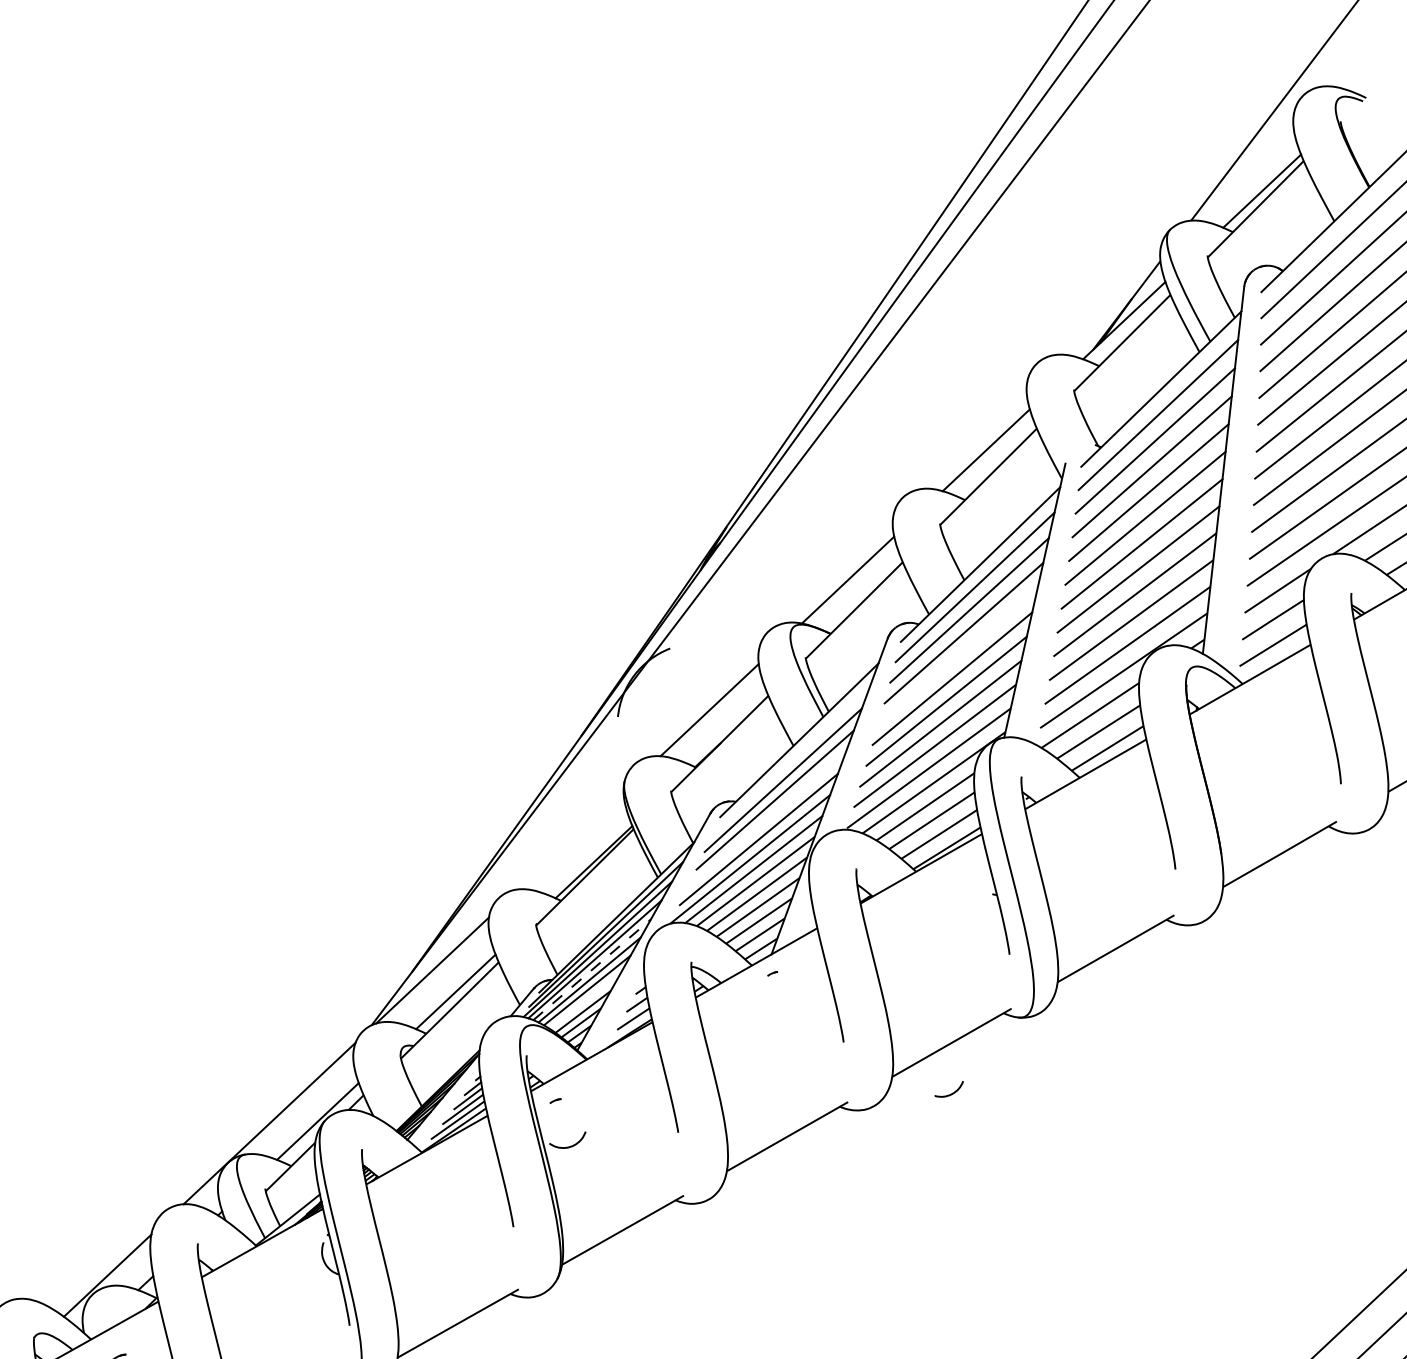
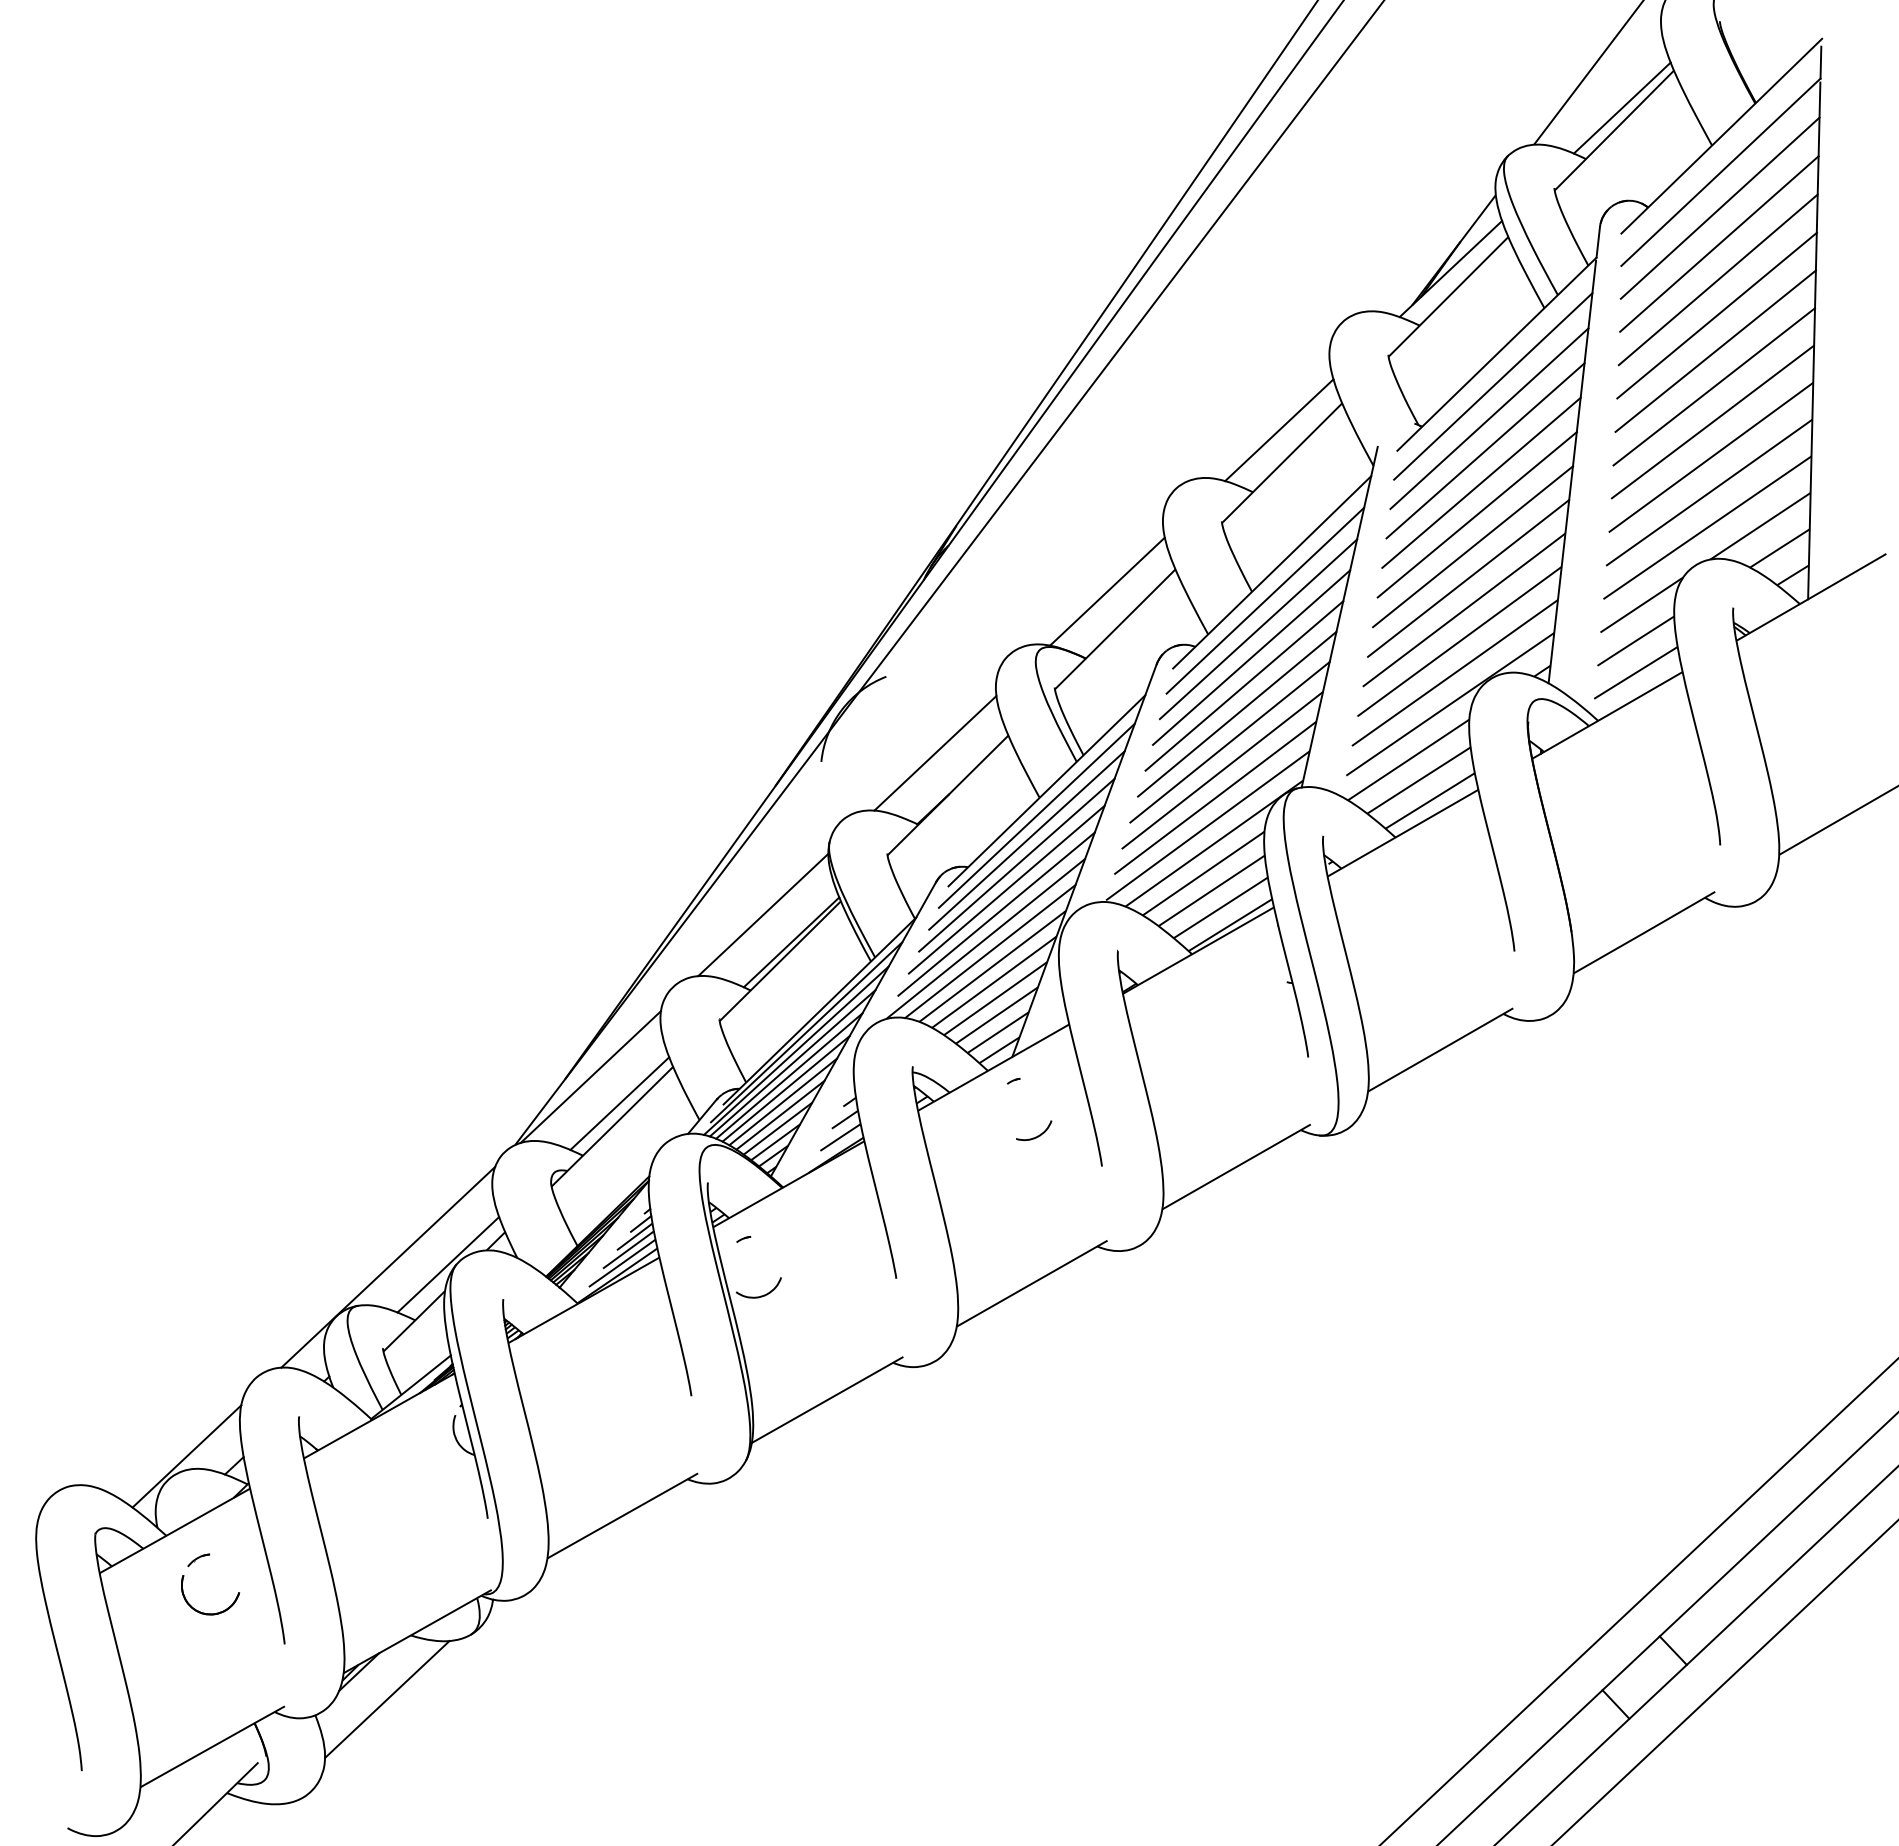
line: (958, 655) -> (1244, 685), added
line: (791, 760) -> (1036, 815), added
line: (766, 819) -> (1006, 889), added
line: (571, 839) -> (763, 914), added
line: (592, 969) -> (789, 1075), dashed -> solid
line: (585, 1000) -> (780, 1114), added
curve: (951, 1093) -> (1037, 1135), moved

